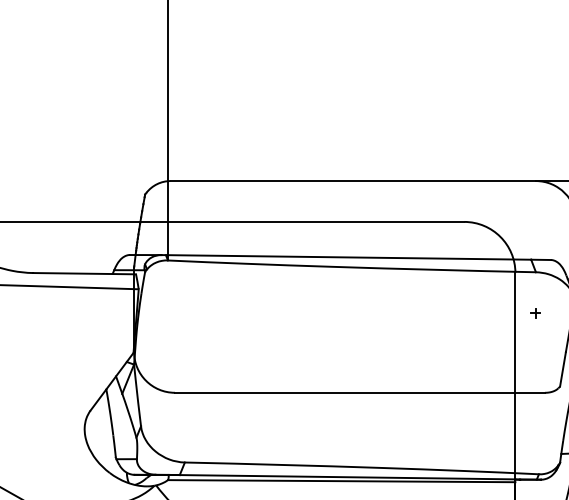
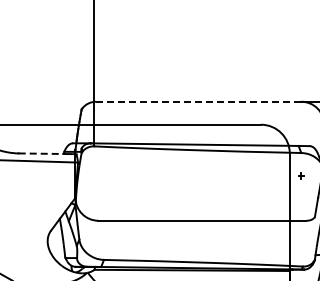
line: (353, 180) -> (198, 101), solid -> dashed
line: (73, 273) -> (41, 153), solid -> dashed

